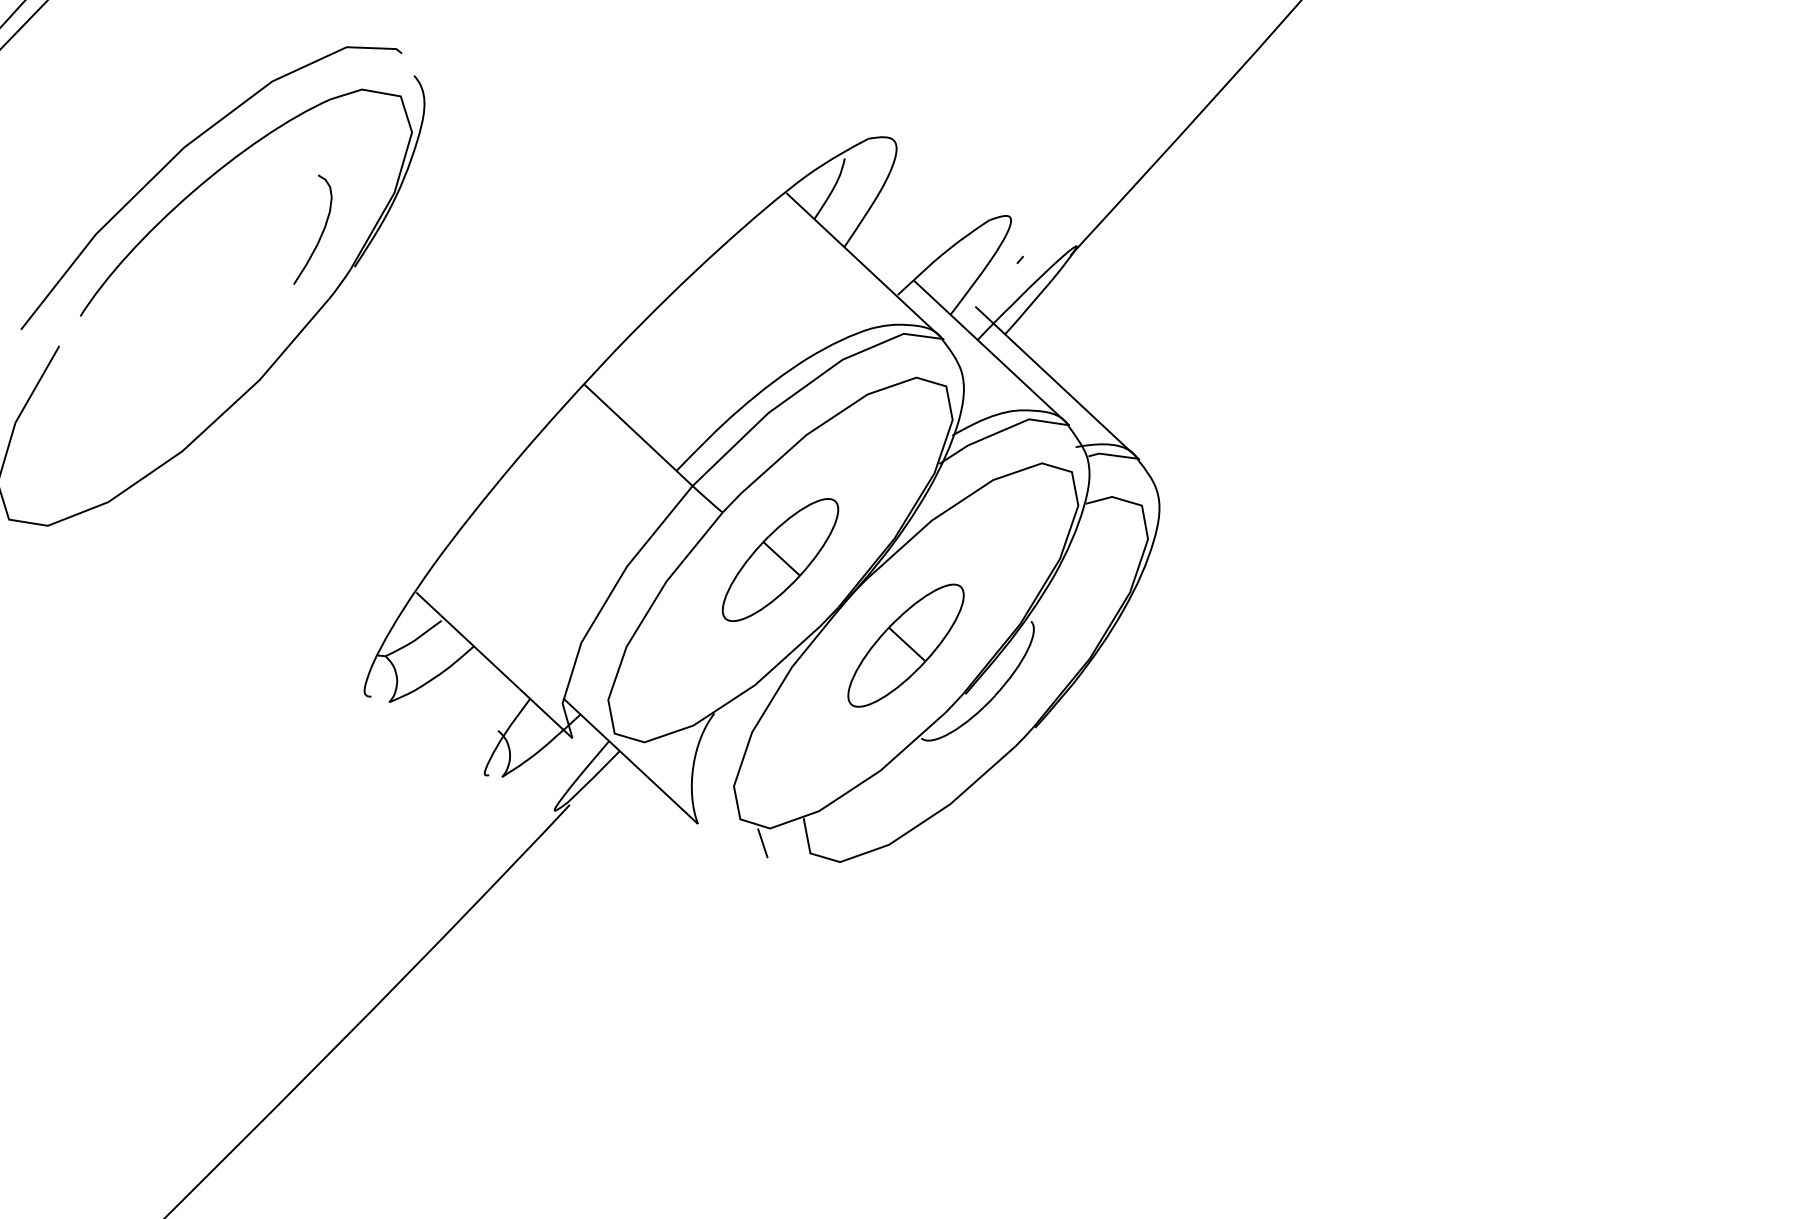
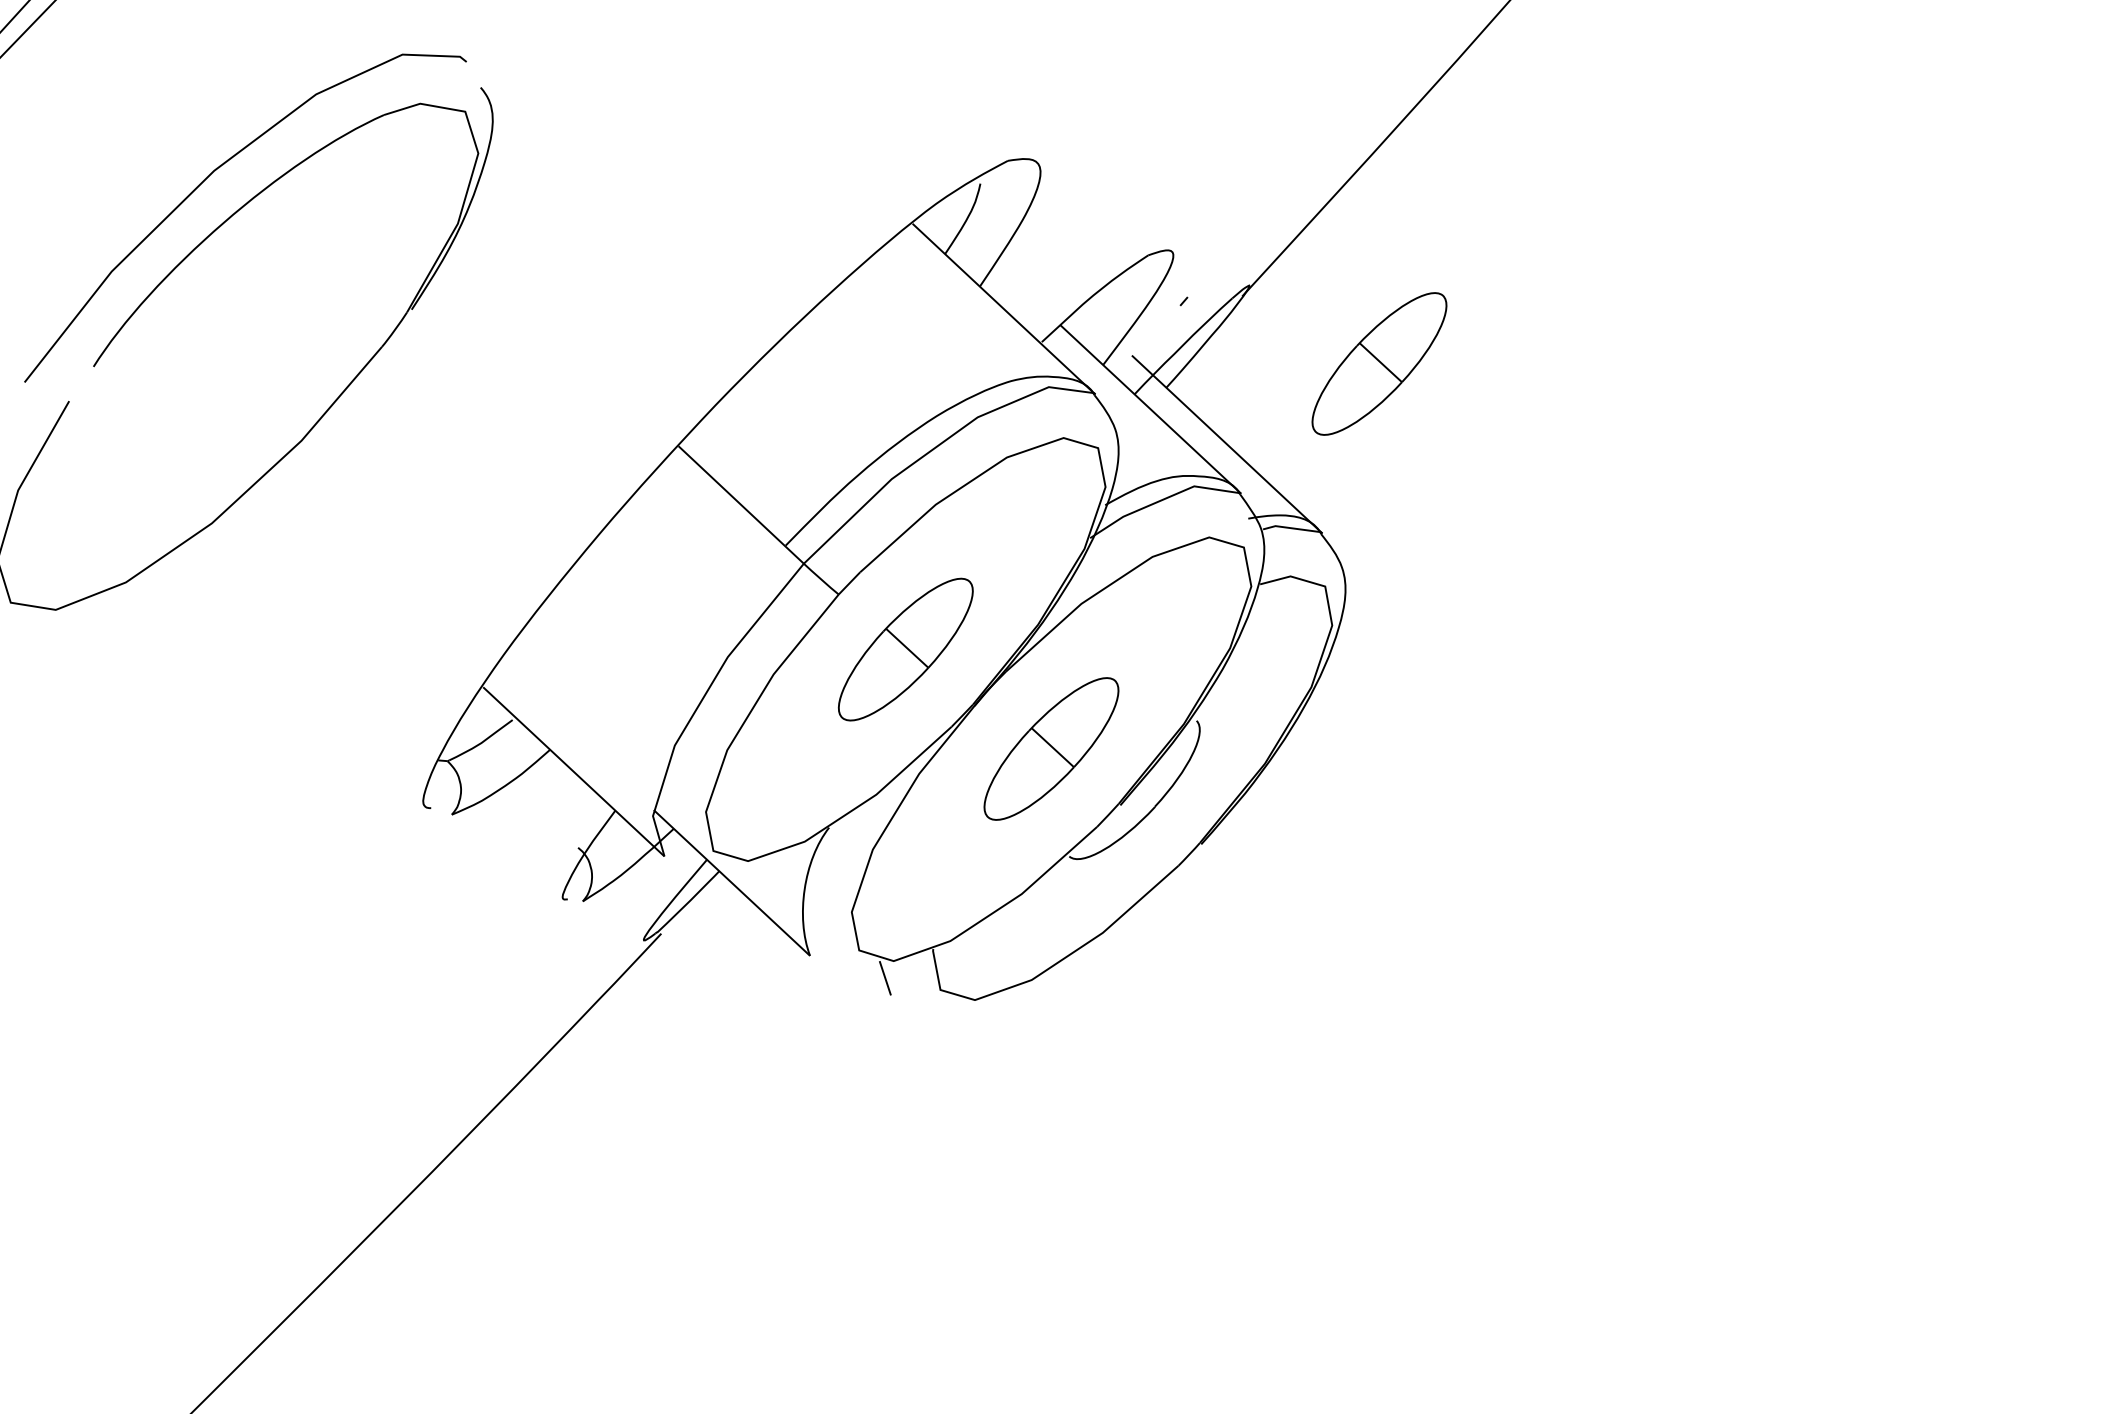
part: (320, 234) -> (372, 271), removed
part: (1188, 313) -> (1379, 363), added

